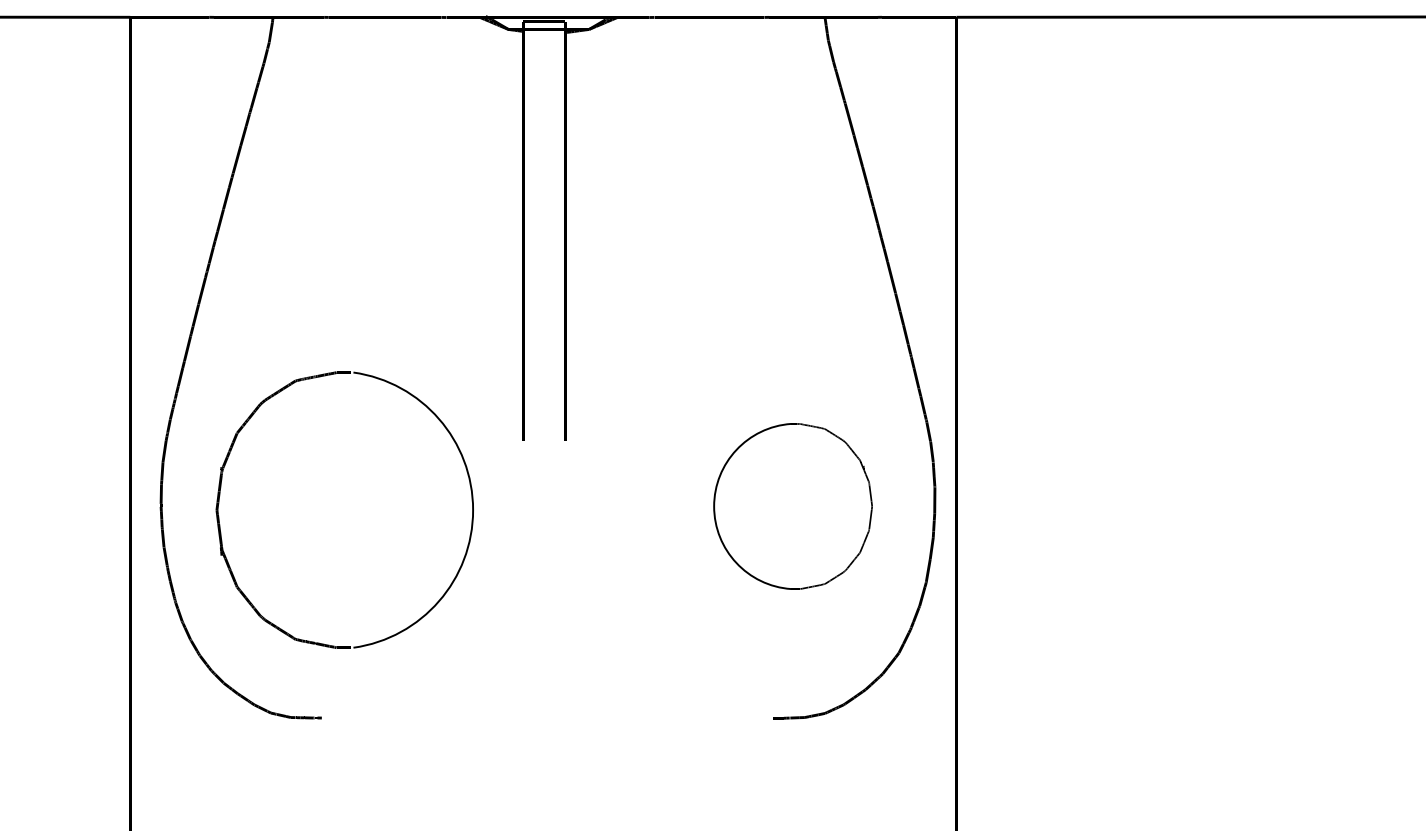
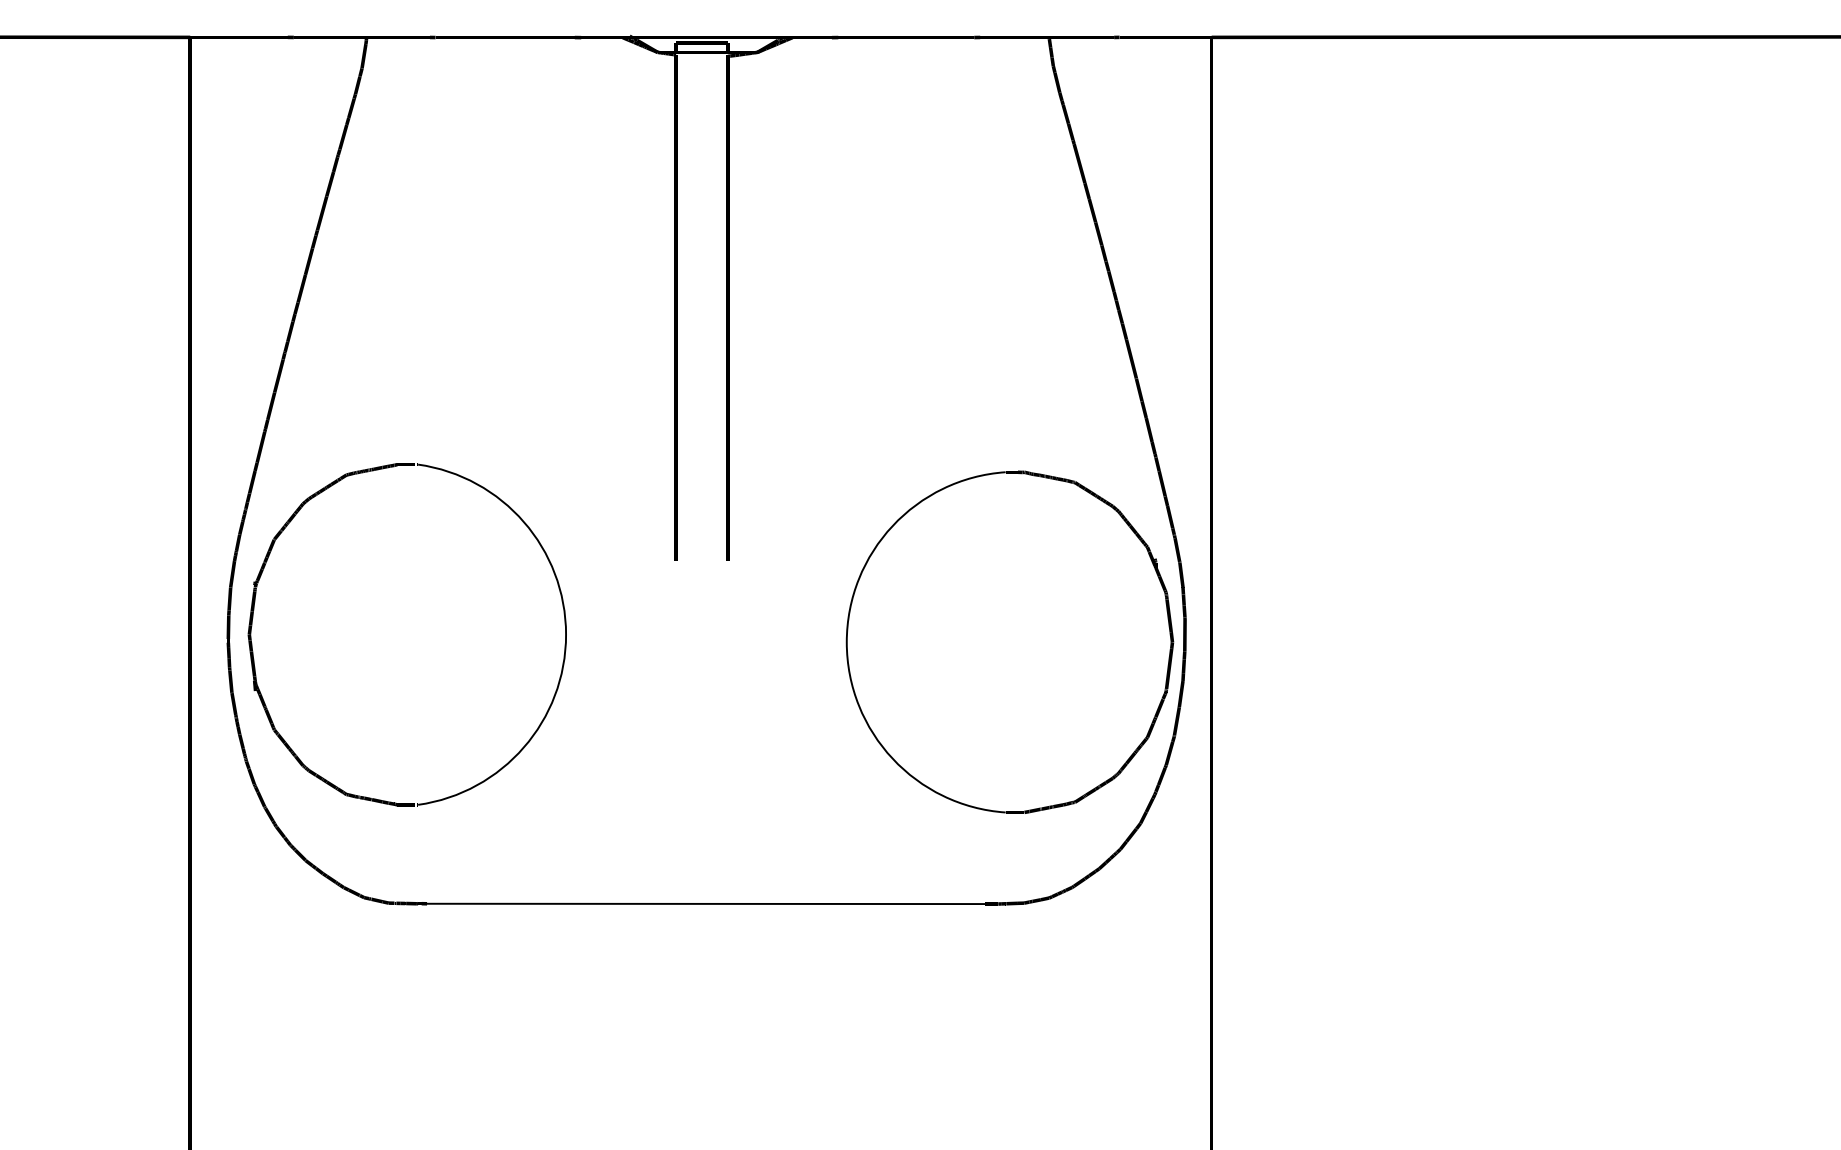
part: (220, 497) -> (253, 618), moved
part: (792, 505) -> (1009, 641), size x1.67
line: (547, 717) -> (706, 903), added

